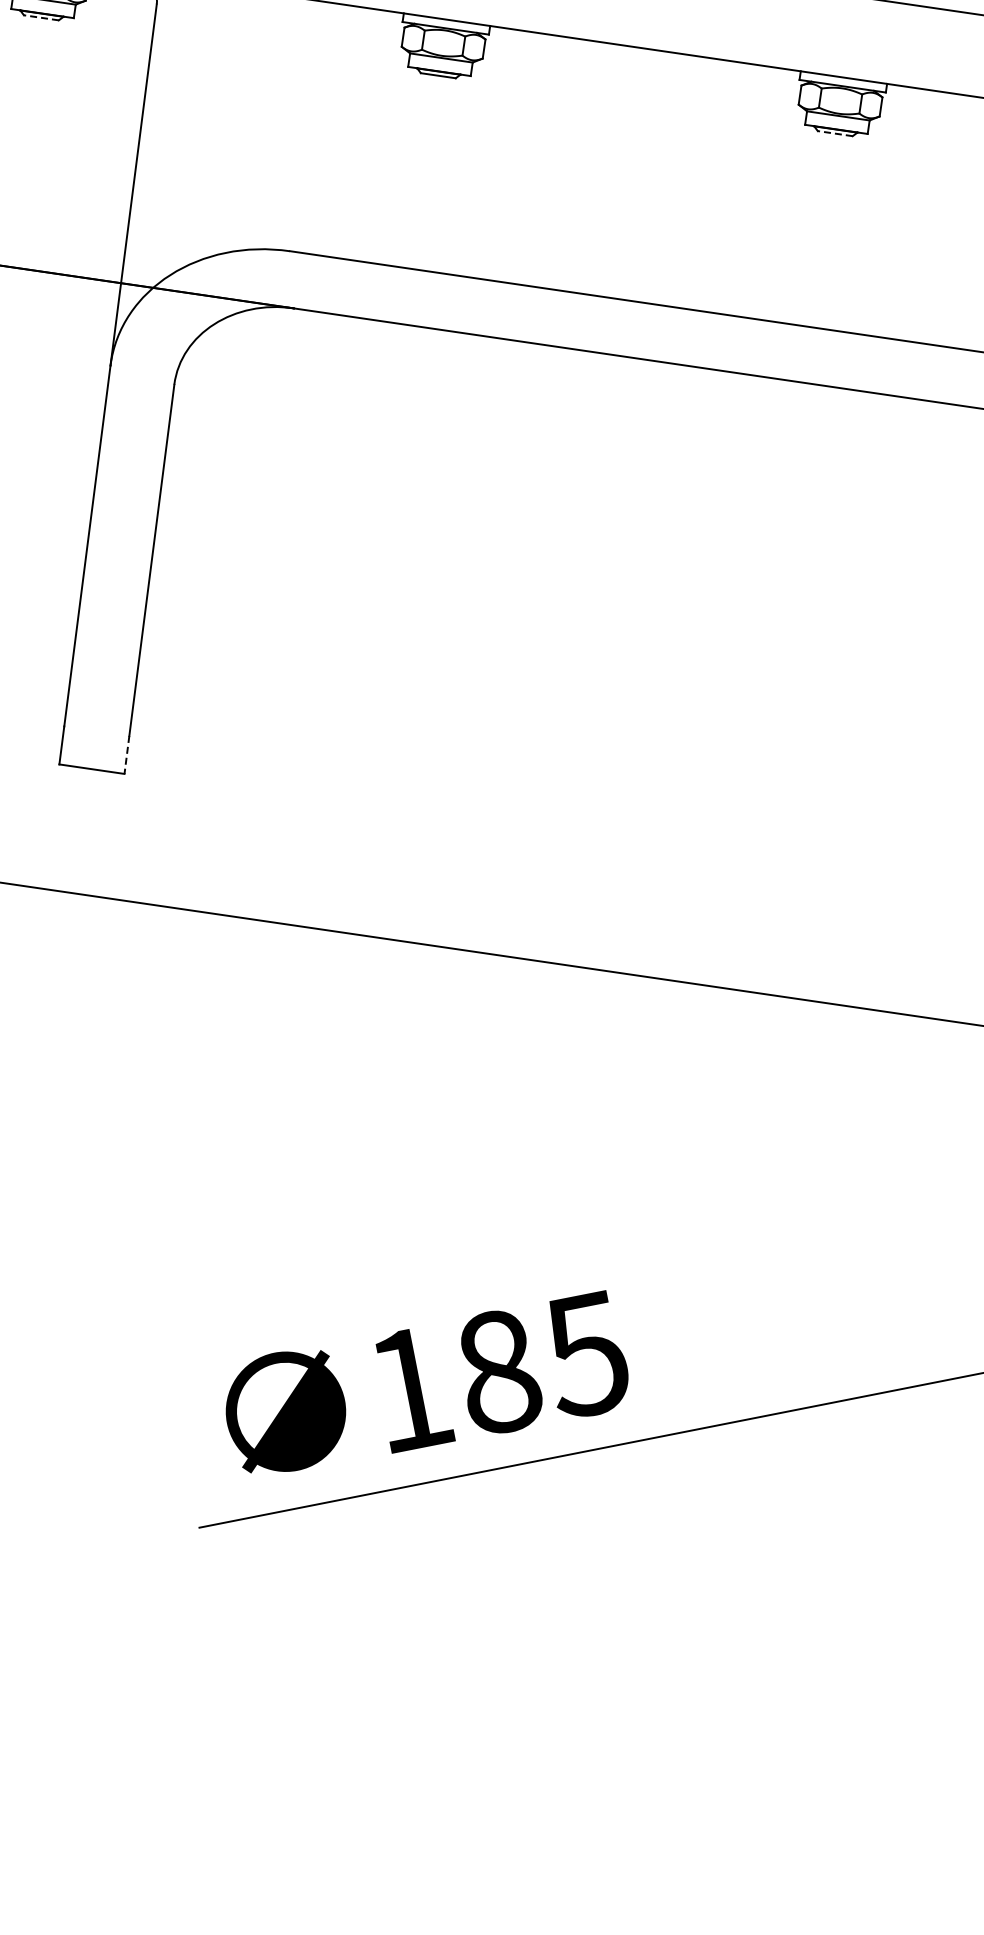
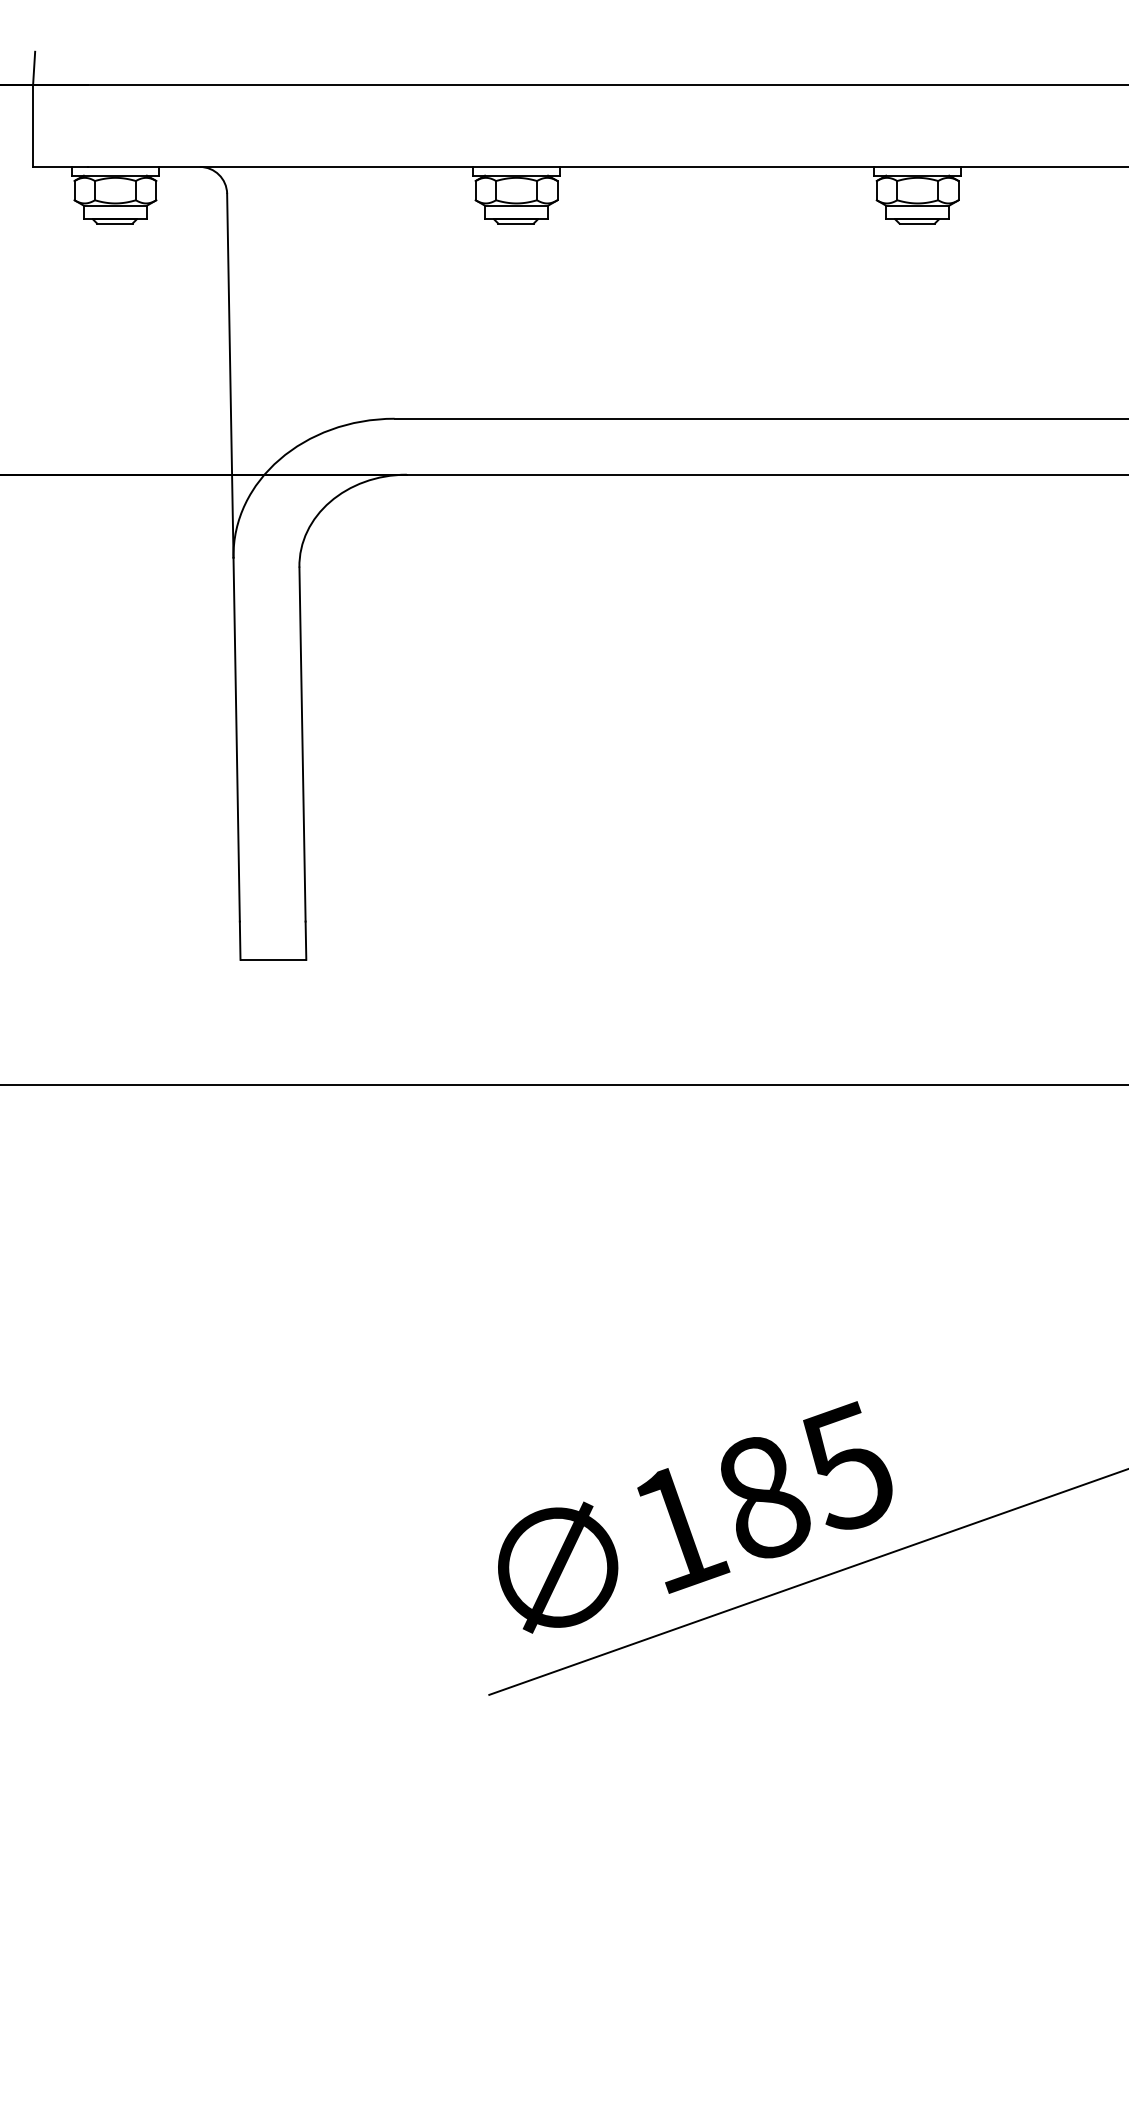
line: (41, 17) -> (114, 223), dashed -> solid
line: (835, 133) -> (917, 223), dashed -> solid
line: (126, 755) -> (305, 941), dashed -> solid

